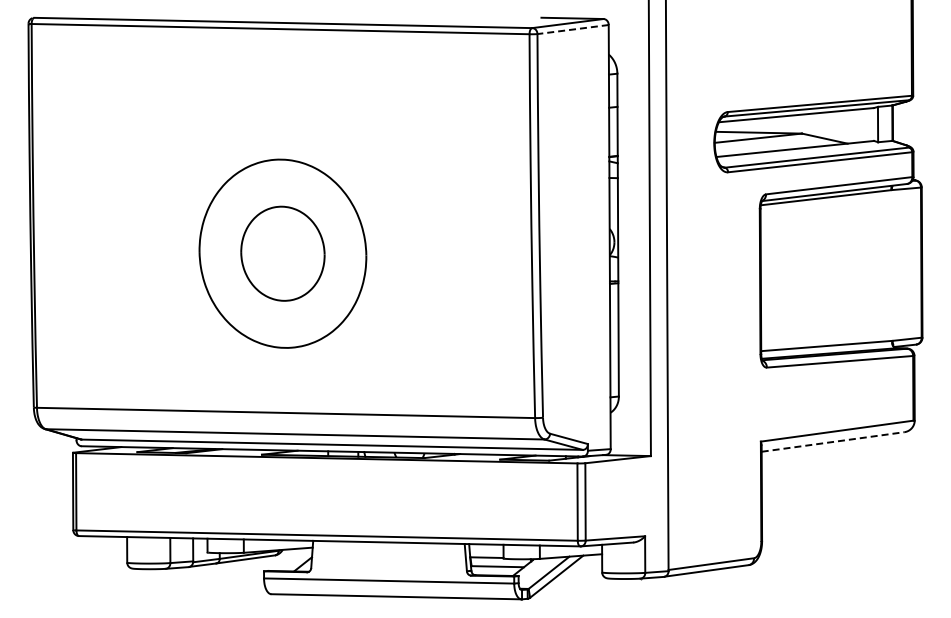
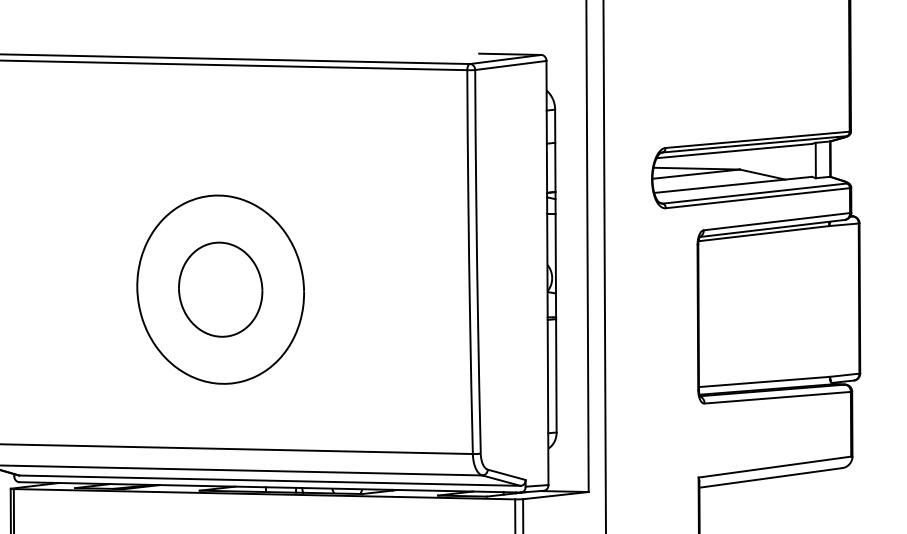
line: (573, 29) -> (511, 65), dashed -> solid
line: (833, 441) -> (771, 477), dashed -> solid

